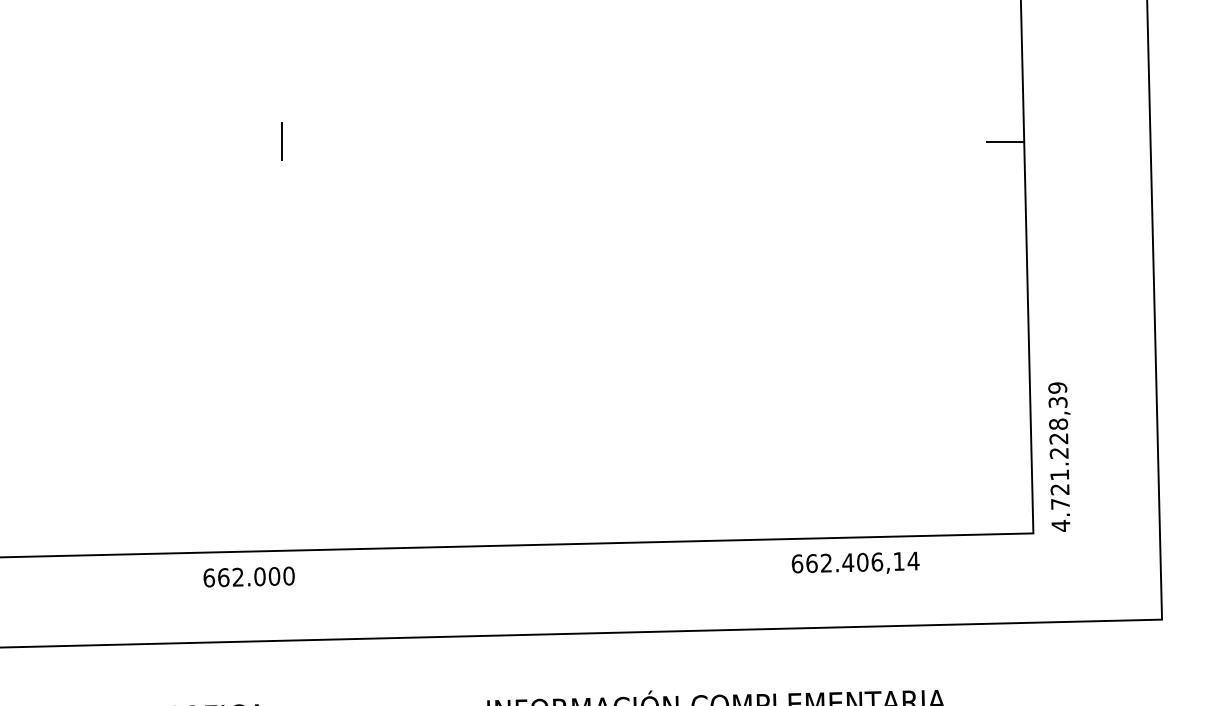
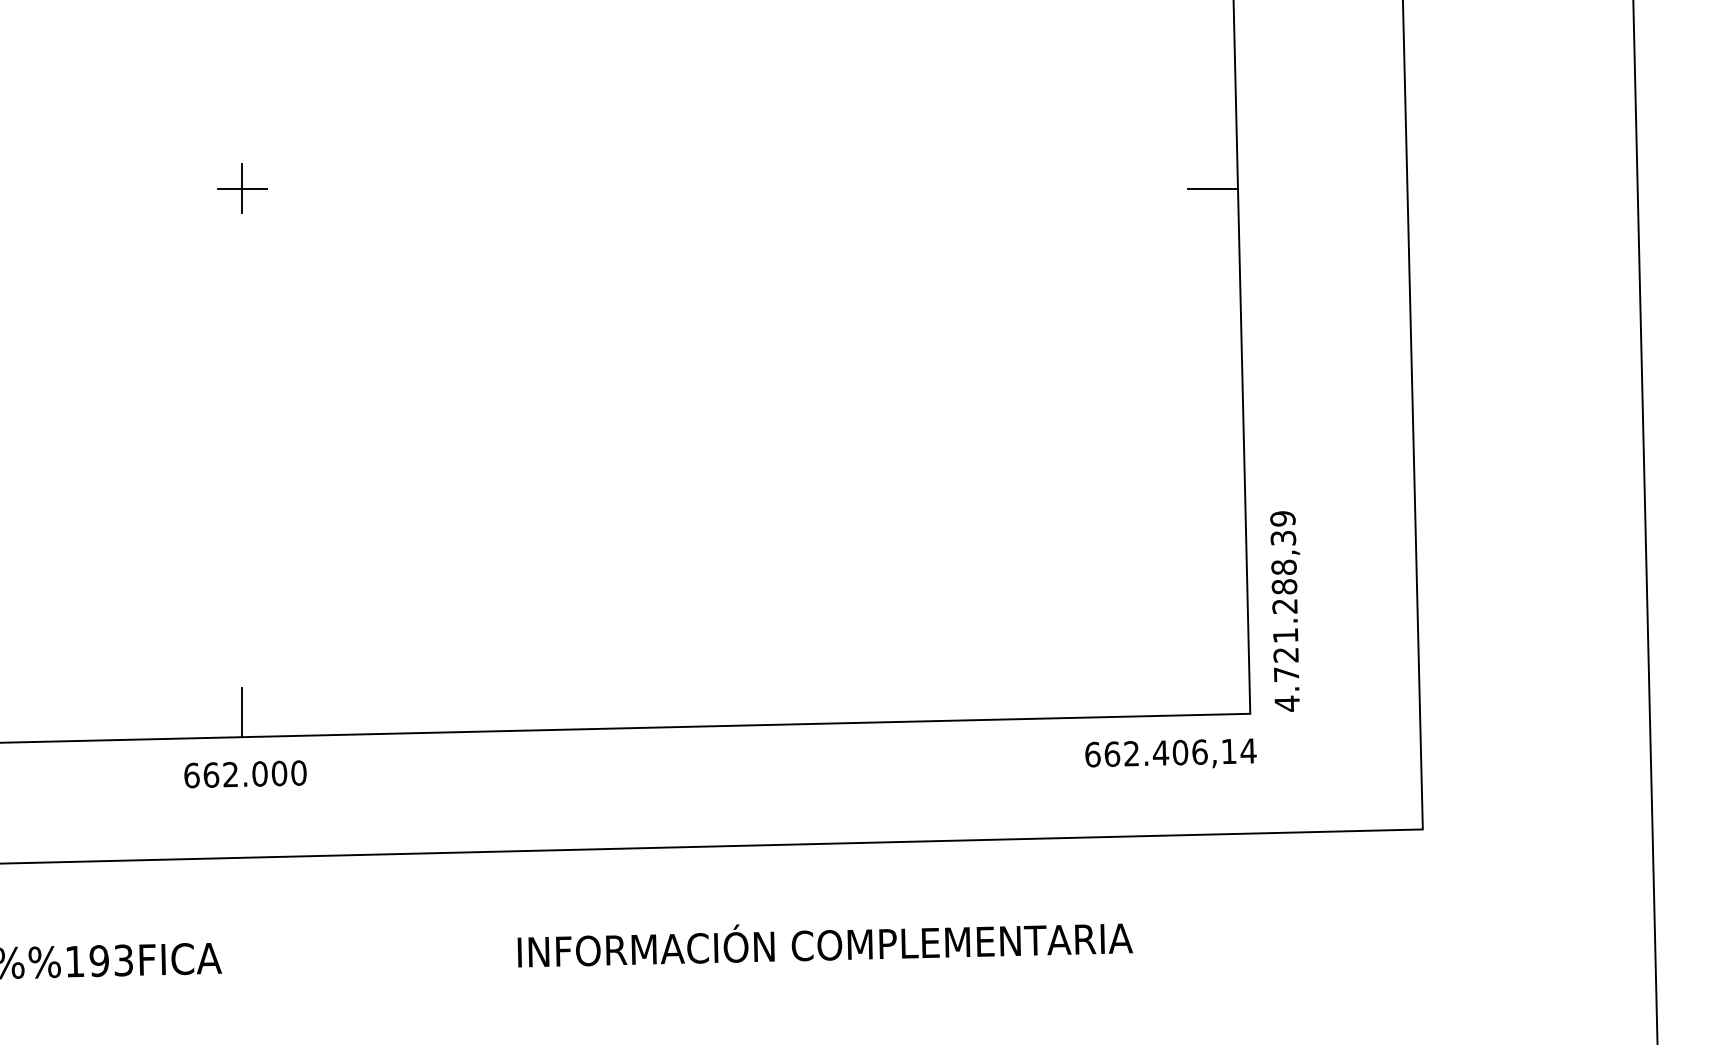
line: (281, 141) -> (242, 188), added
text: (1058, 438) -> (1284, 586), 4.721.228,39 -> 4.721.288,39
line: (281, 532) -> (242, 712), added
text: (855, 563) -> (1170, 753), moved
text: (249, 577) -> (245, 774), moved

